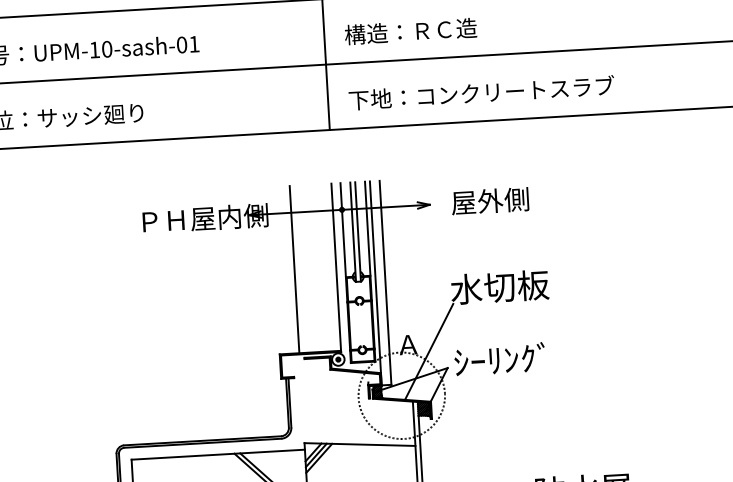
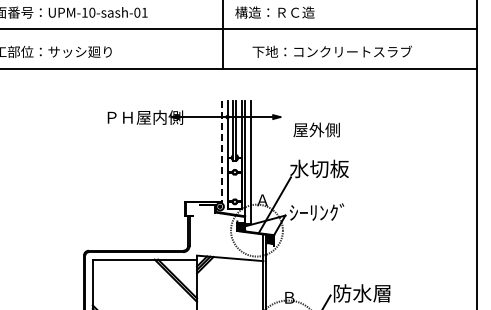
text: (480, 92) -> (331, 51), moved
text: (489, 200) -> (316, 129), moved
line: (336, 267) -> (222, 151), solid -> dashed
line: (295, 269) -> (197, 151), removed

